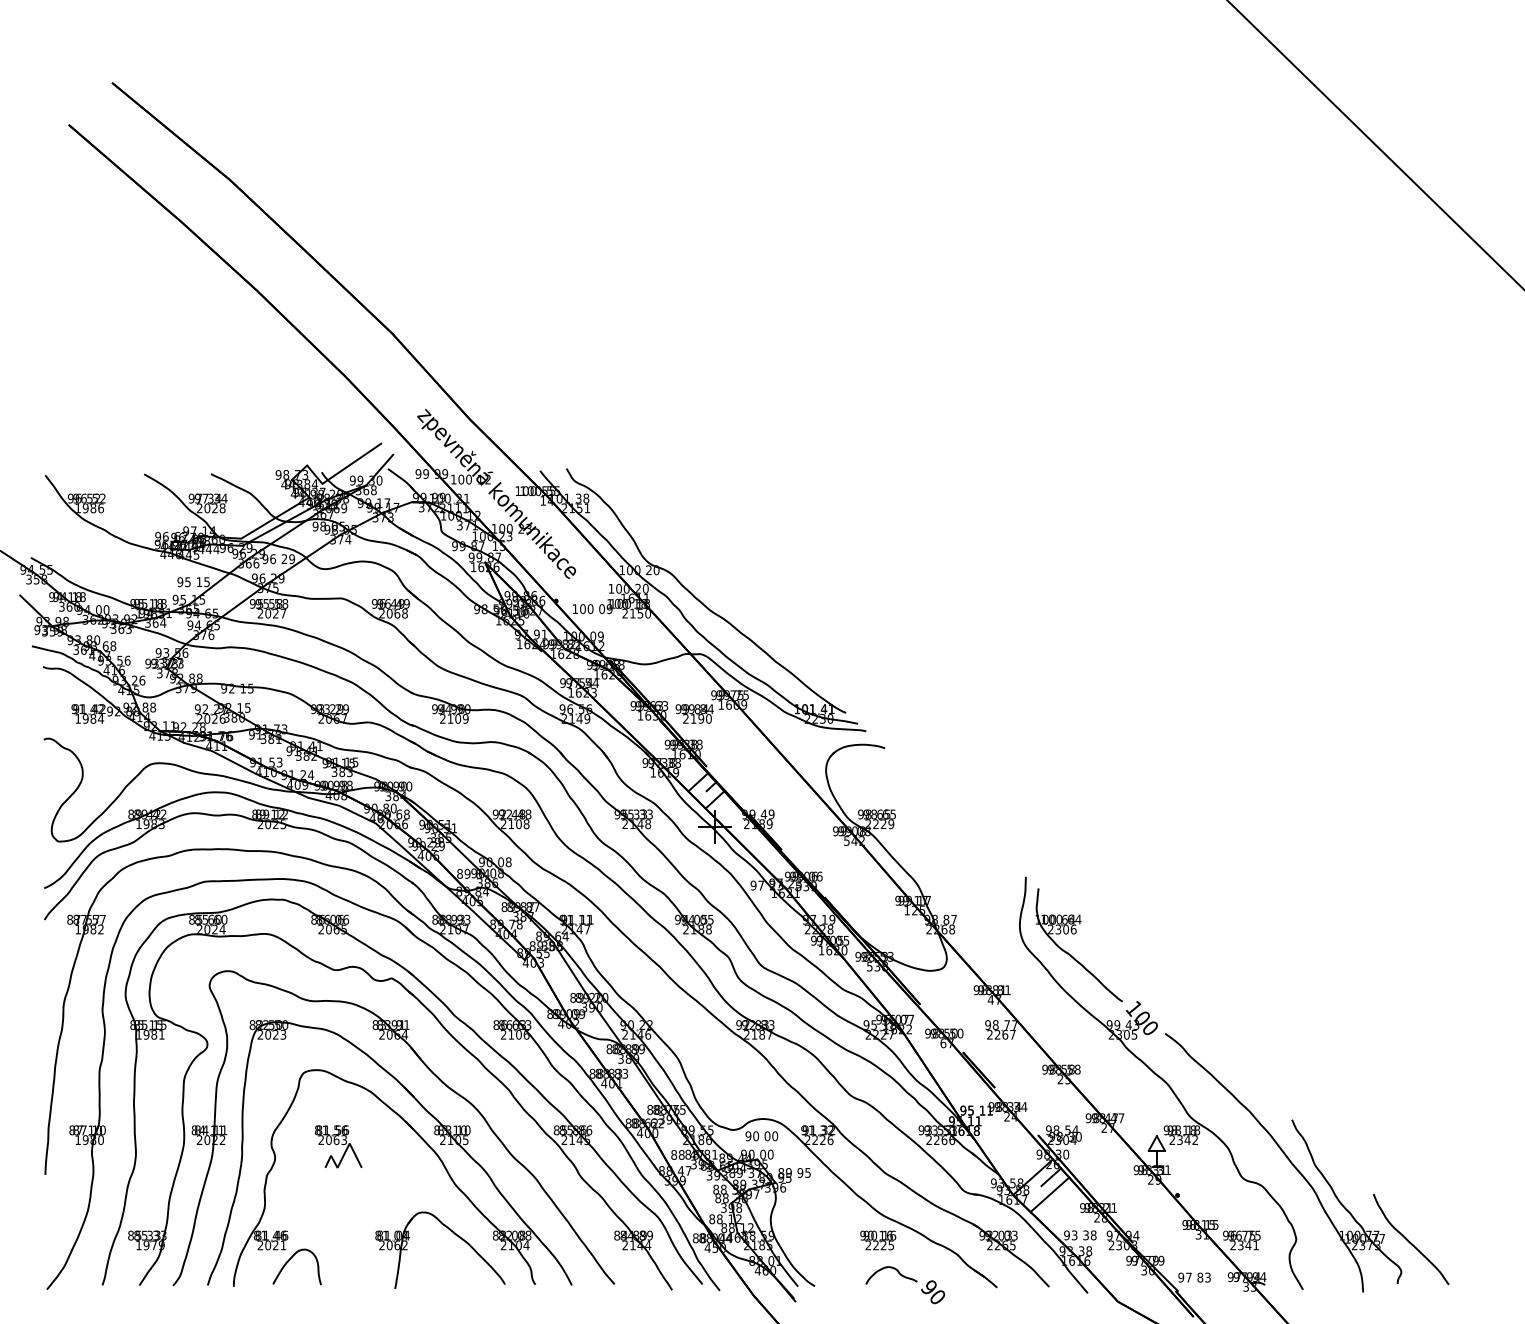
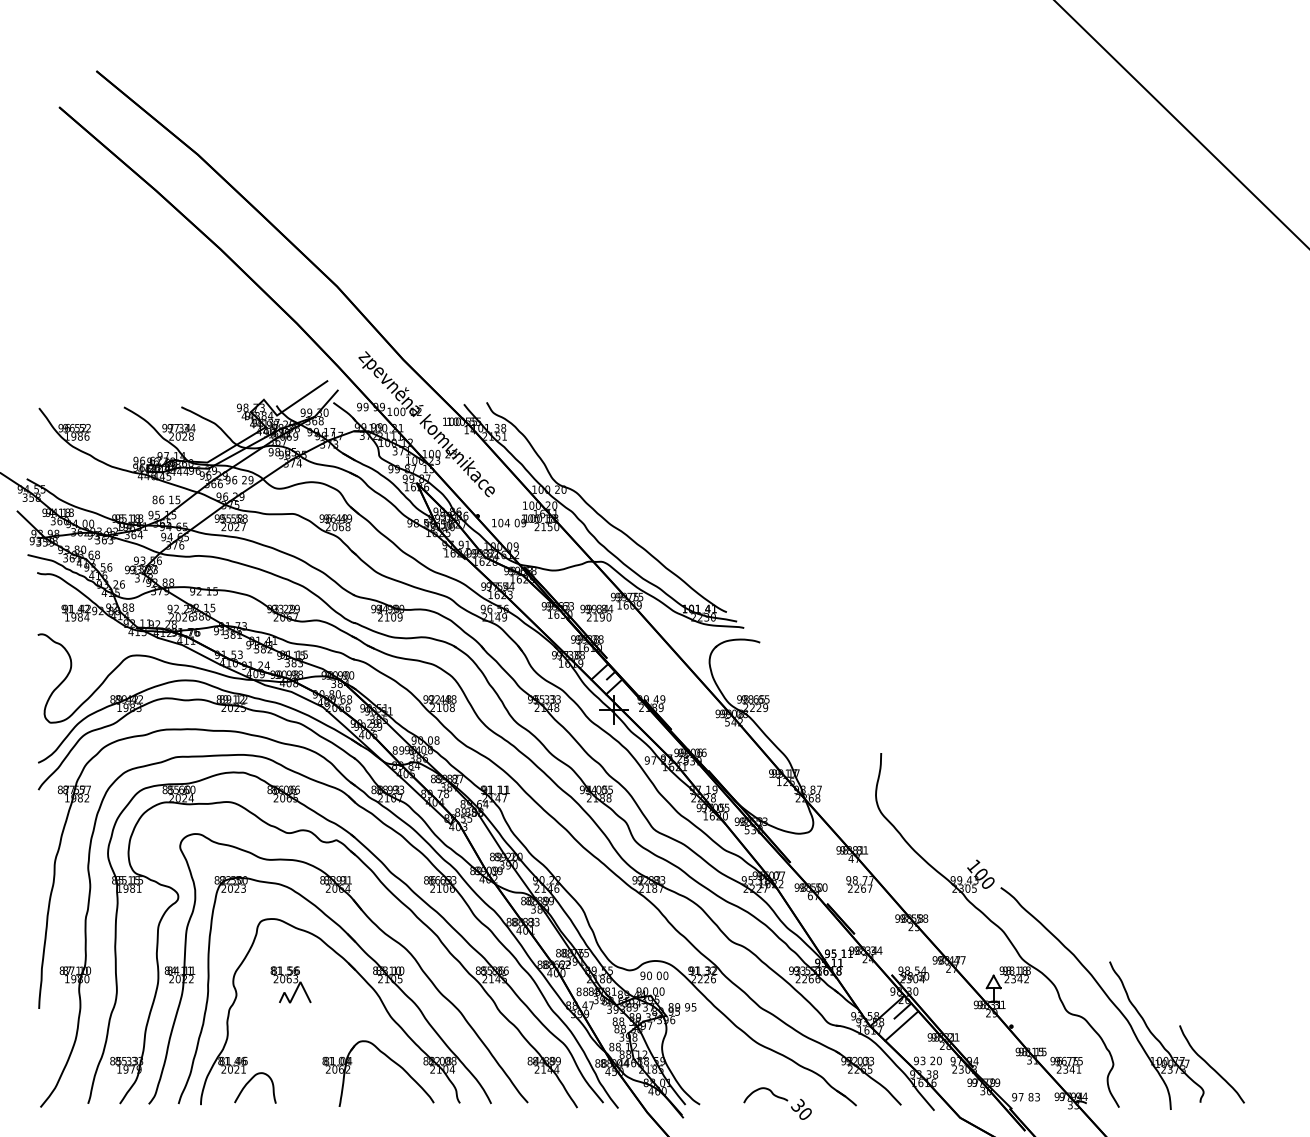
text: (183, 582) -> (157, 500), 95 -> 86
text: (590, 609) -> (507, 523), 100 -> 104
part: (1072, 955) -> (921, 820), removed
text: (1089, 1235) -> (935, 1061), 38 -> 20
part: (878, 1240) -> (754, 1065), removed
text: (928, 1286) -> (797, 1104), 90 -> 30

